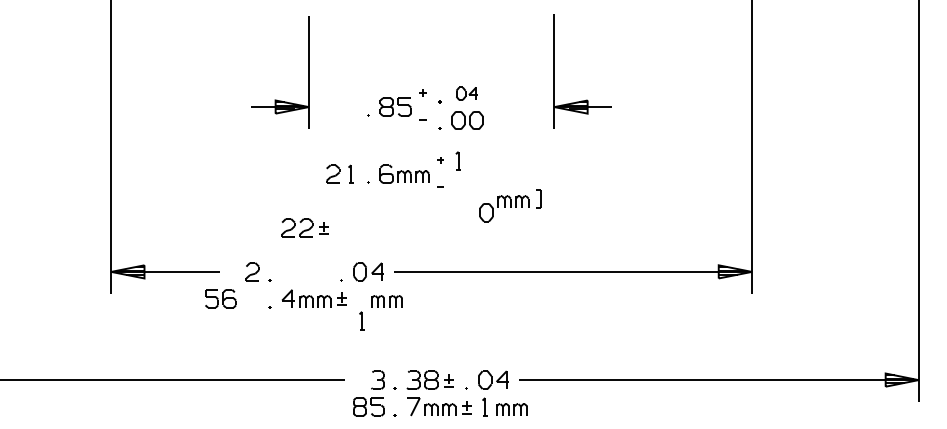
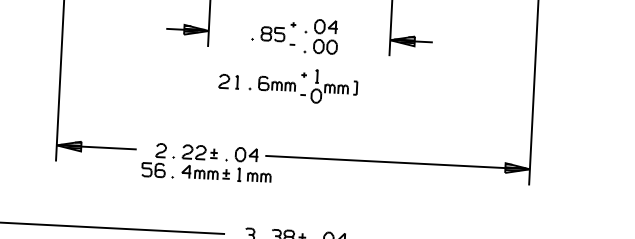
part: (466, 93) -> (325, 26), size x1.43
part: (510, 205) -> (334, 91), moved
part: (304, 227) -> (199, 152), moved
part: (220, 298) -> (153, 169), moved
part: (361, 320) -> (239, 174), moved

